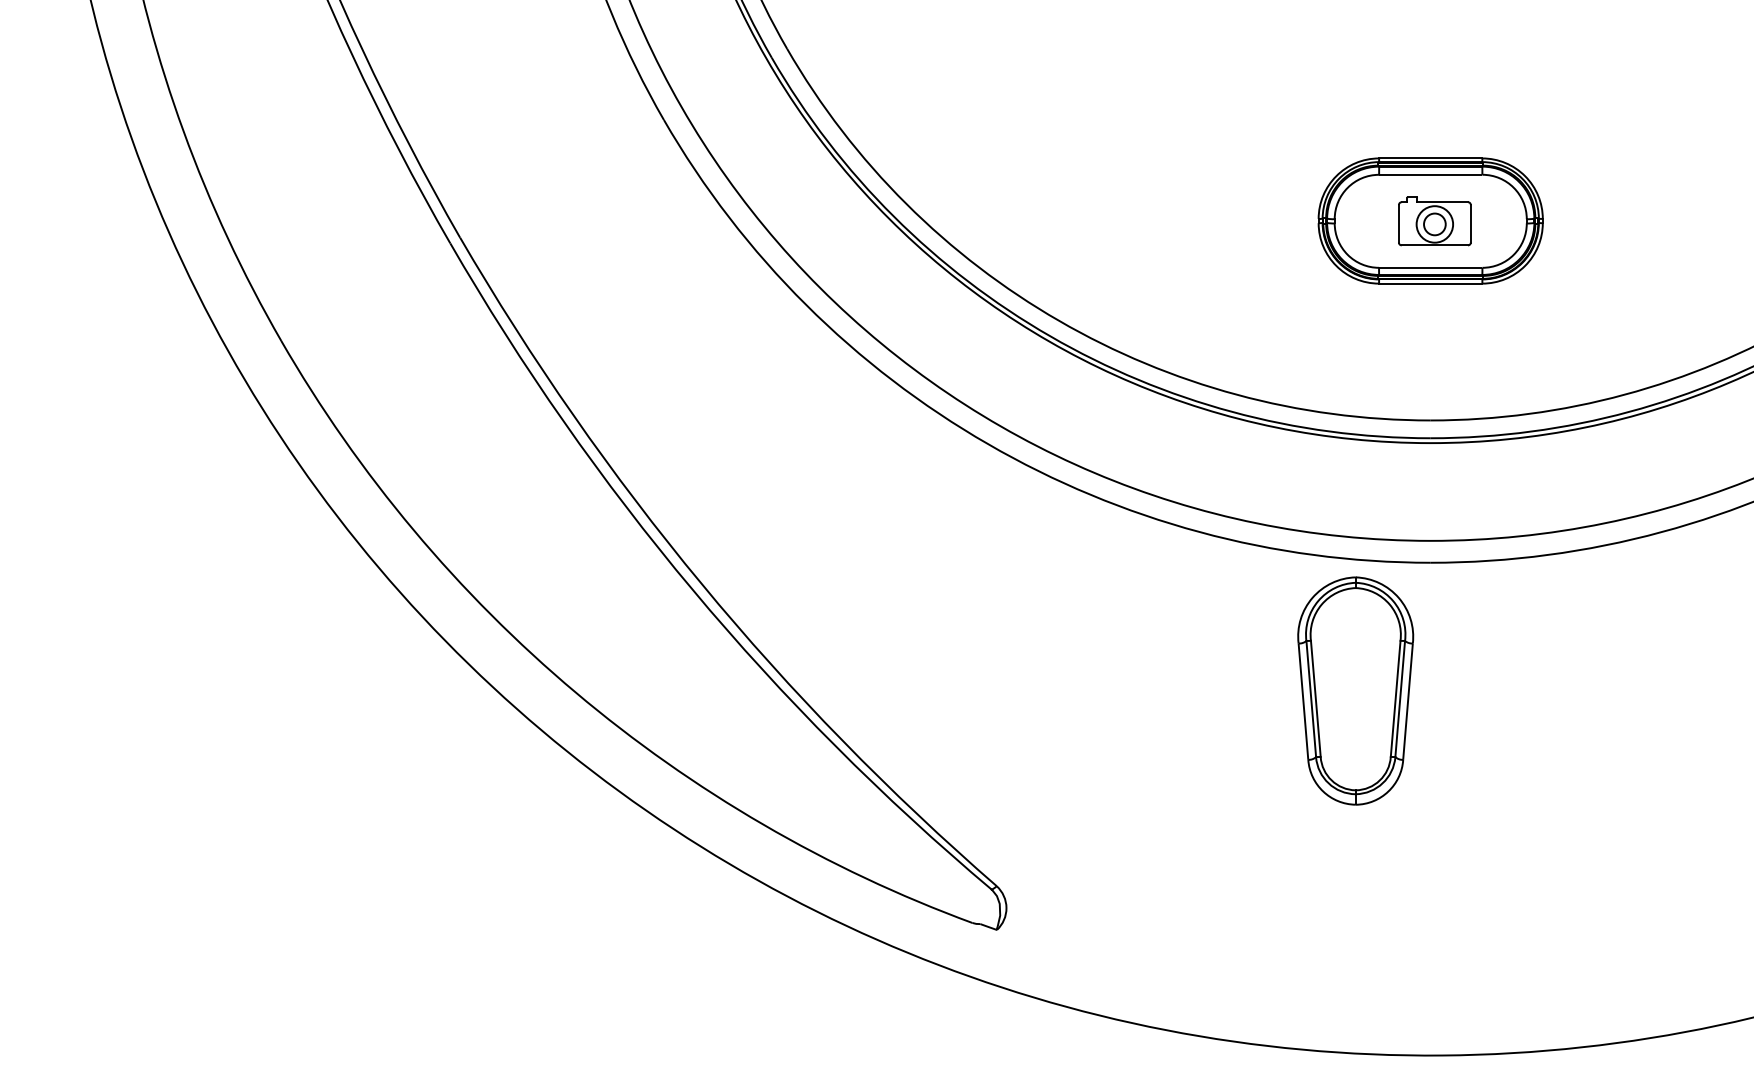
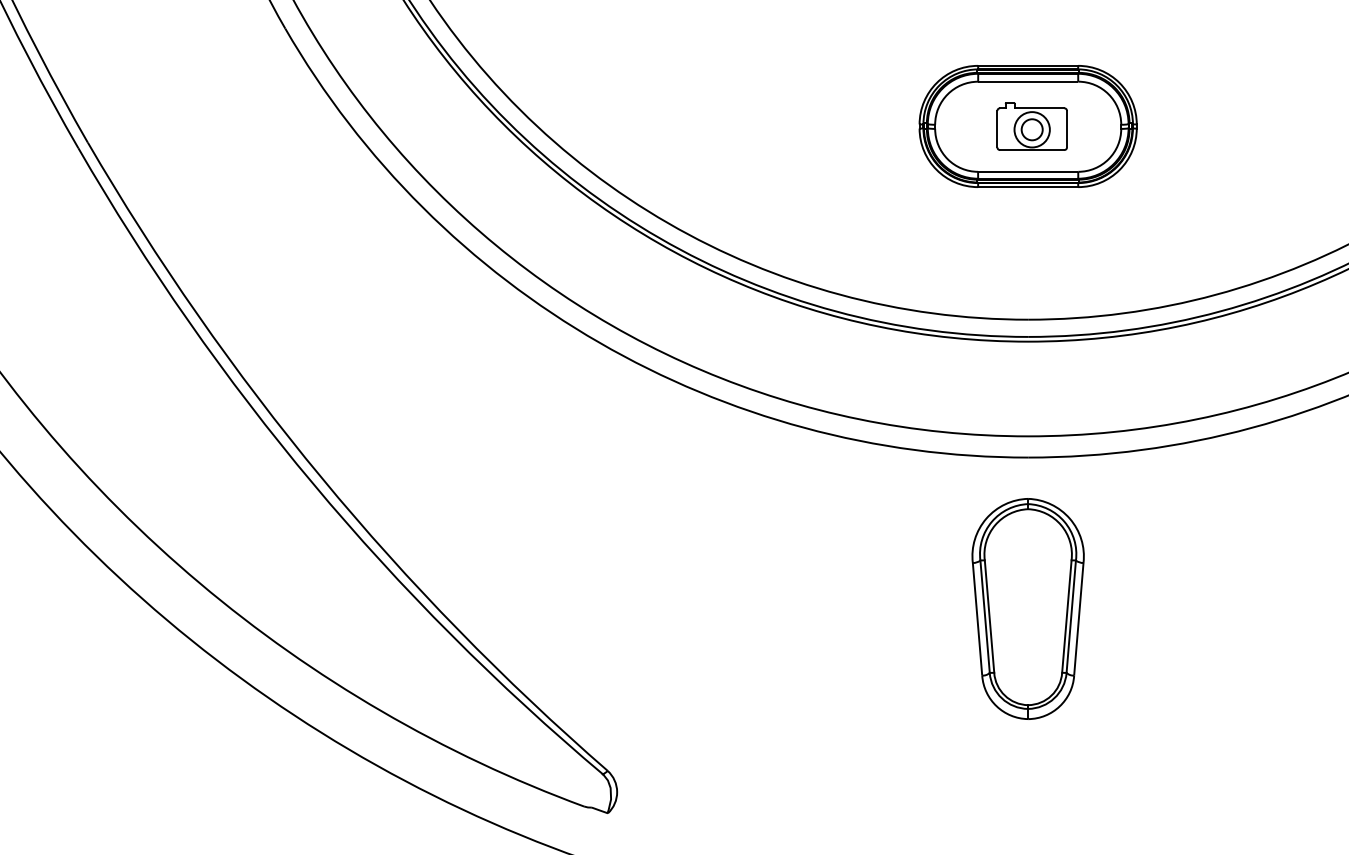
part: (1355, 690) -> (1027, 608), moved

